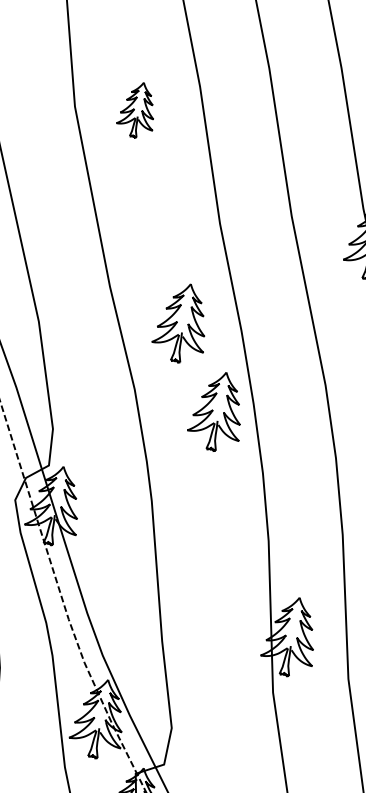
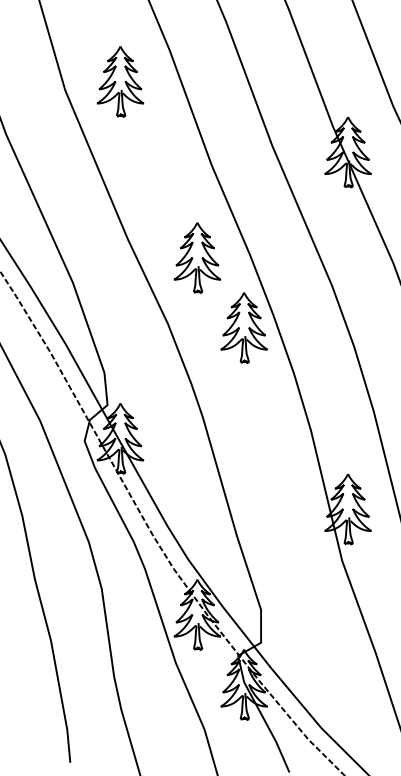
part: (138, 109) -> (120, 81), size x1.43

